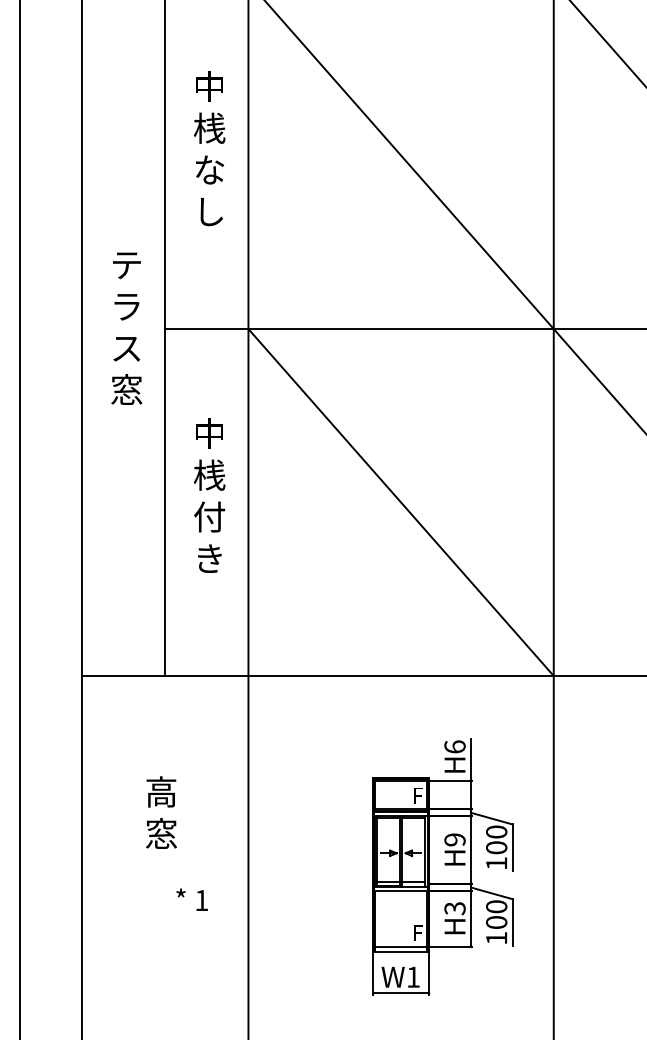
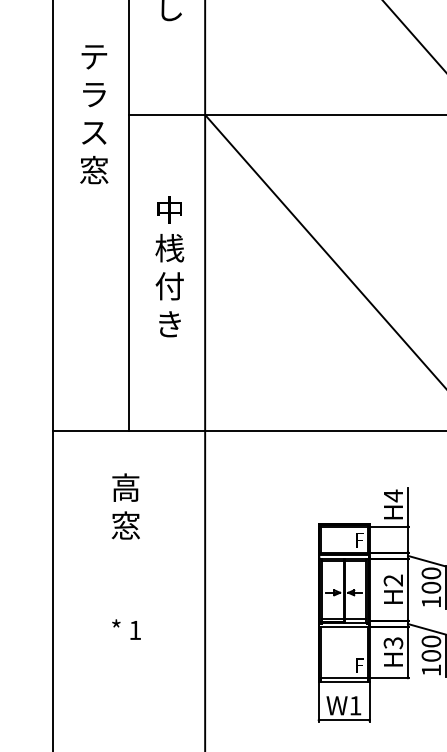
text: (454, 747) -> (392, 496), H6 -> H4
text: (161, 812) -> (125, 506), moved
text: (454, 839) -> (392, 580), H9 -> H2
text: (191, 899) -> (125, 629), moved

